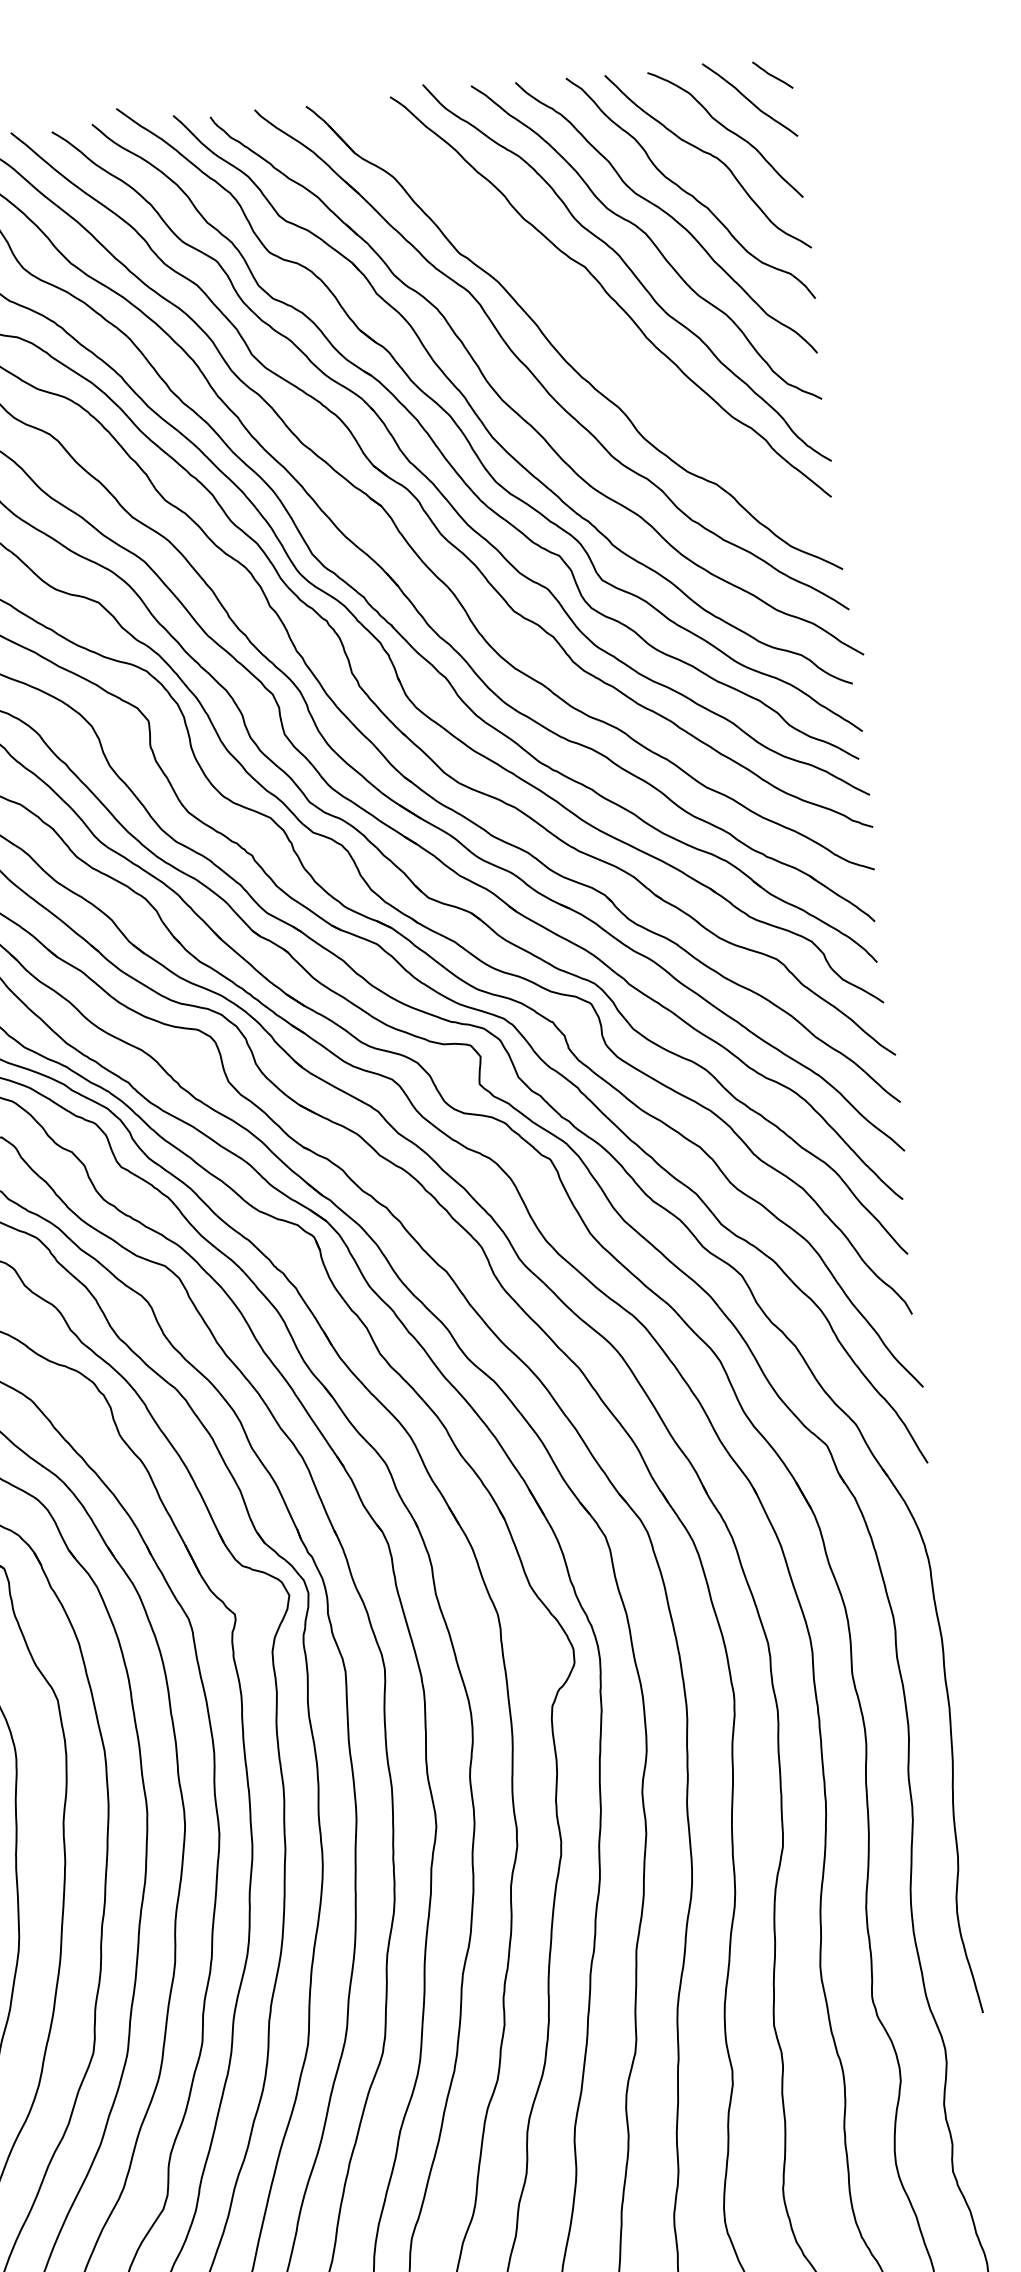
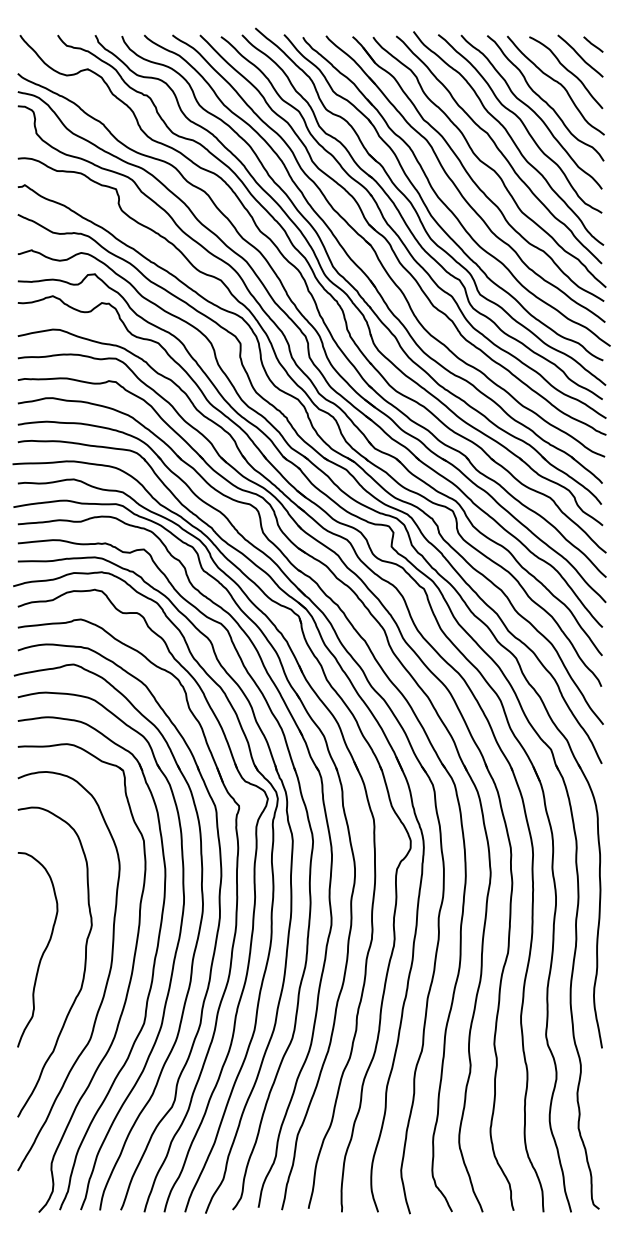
curve: (591, 327) -> (487, 164), added

